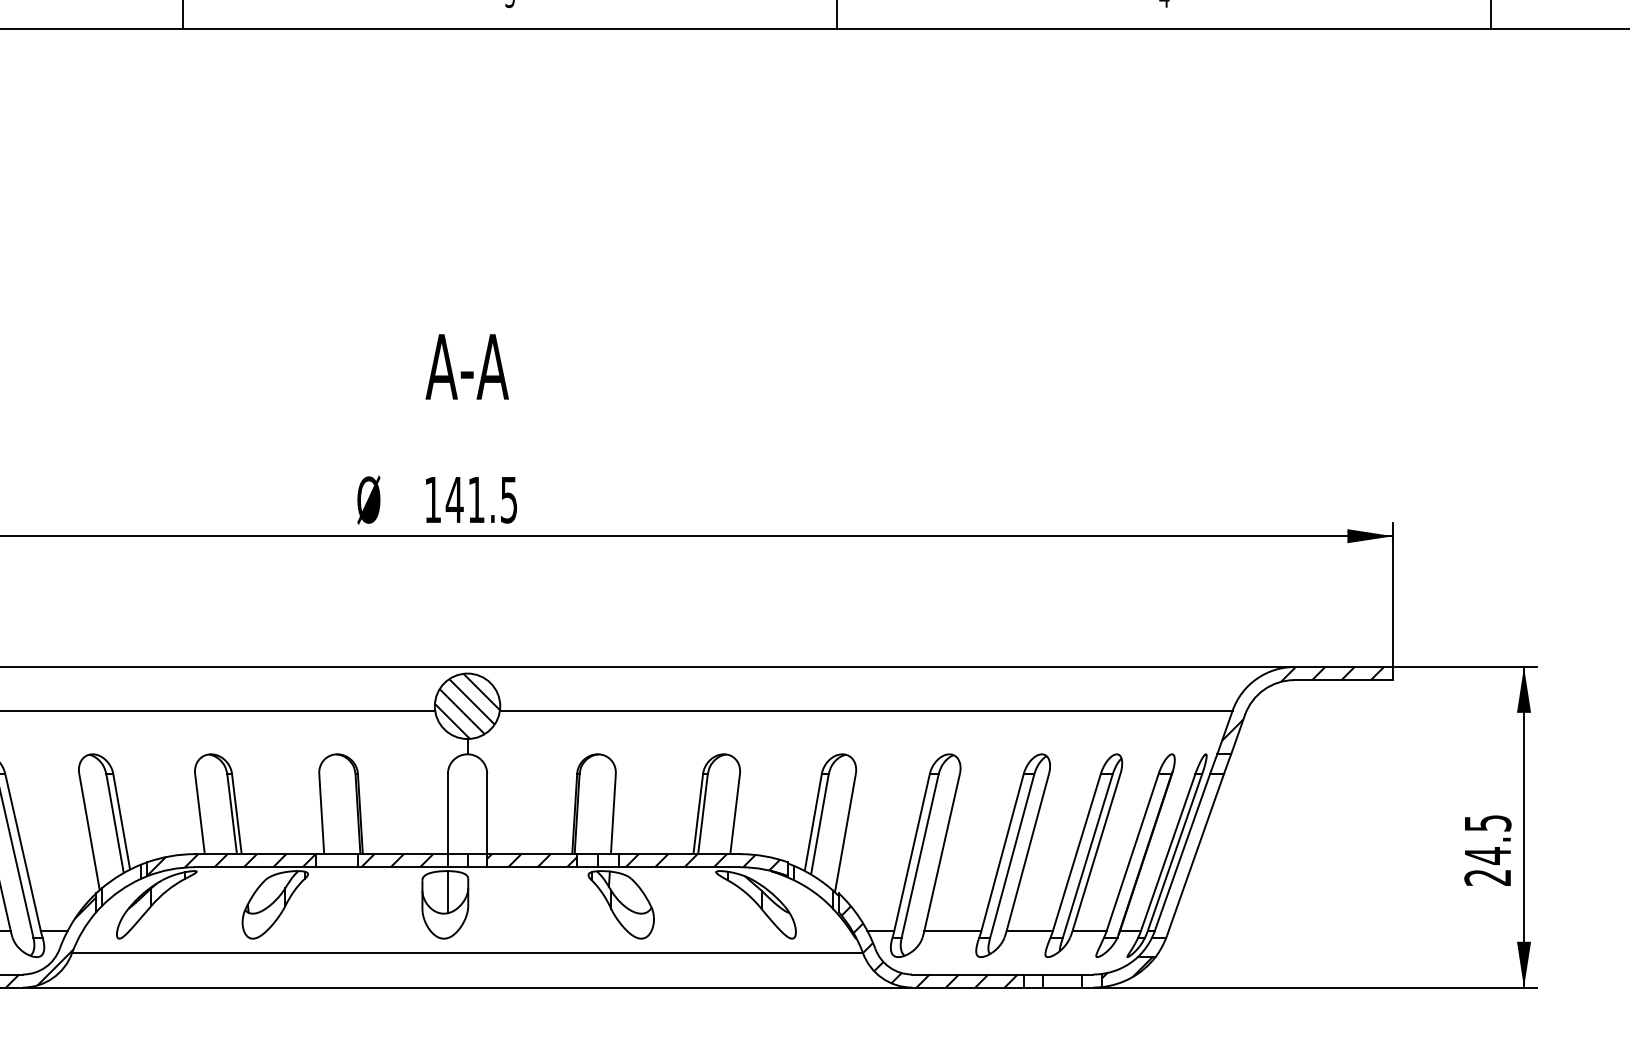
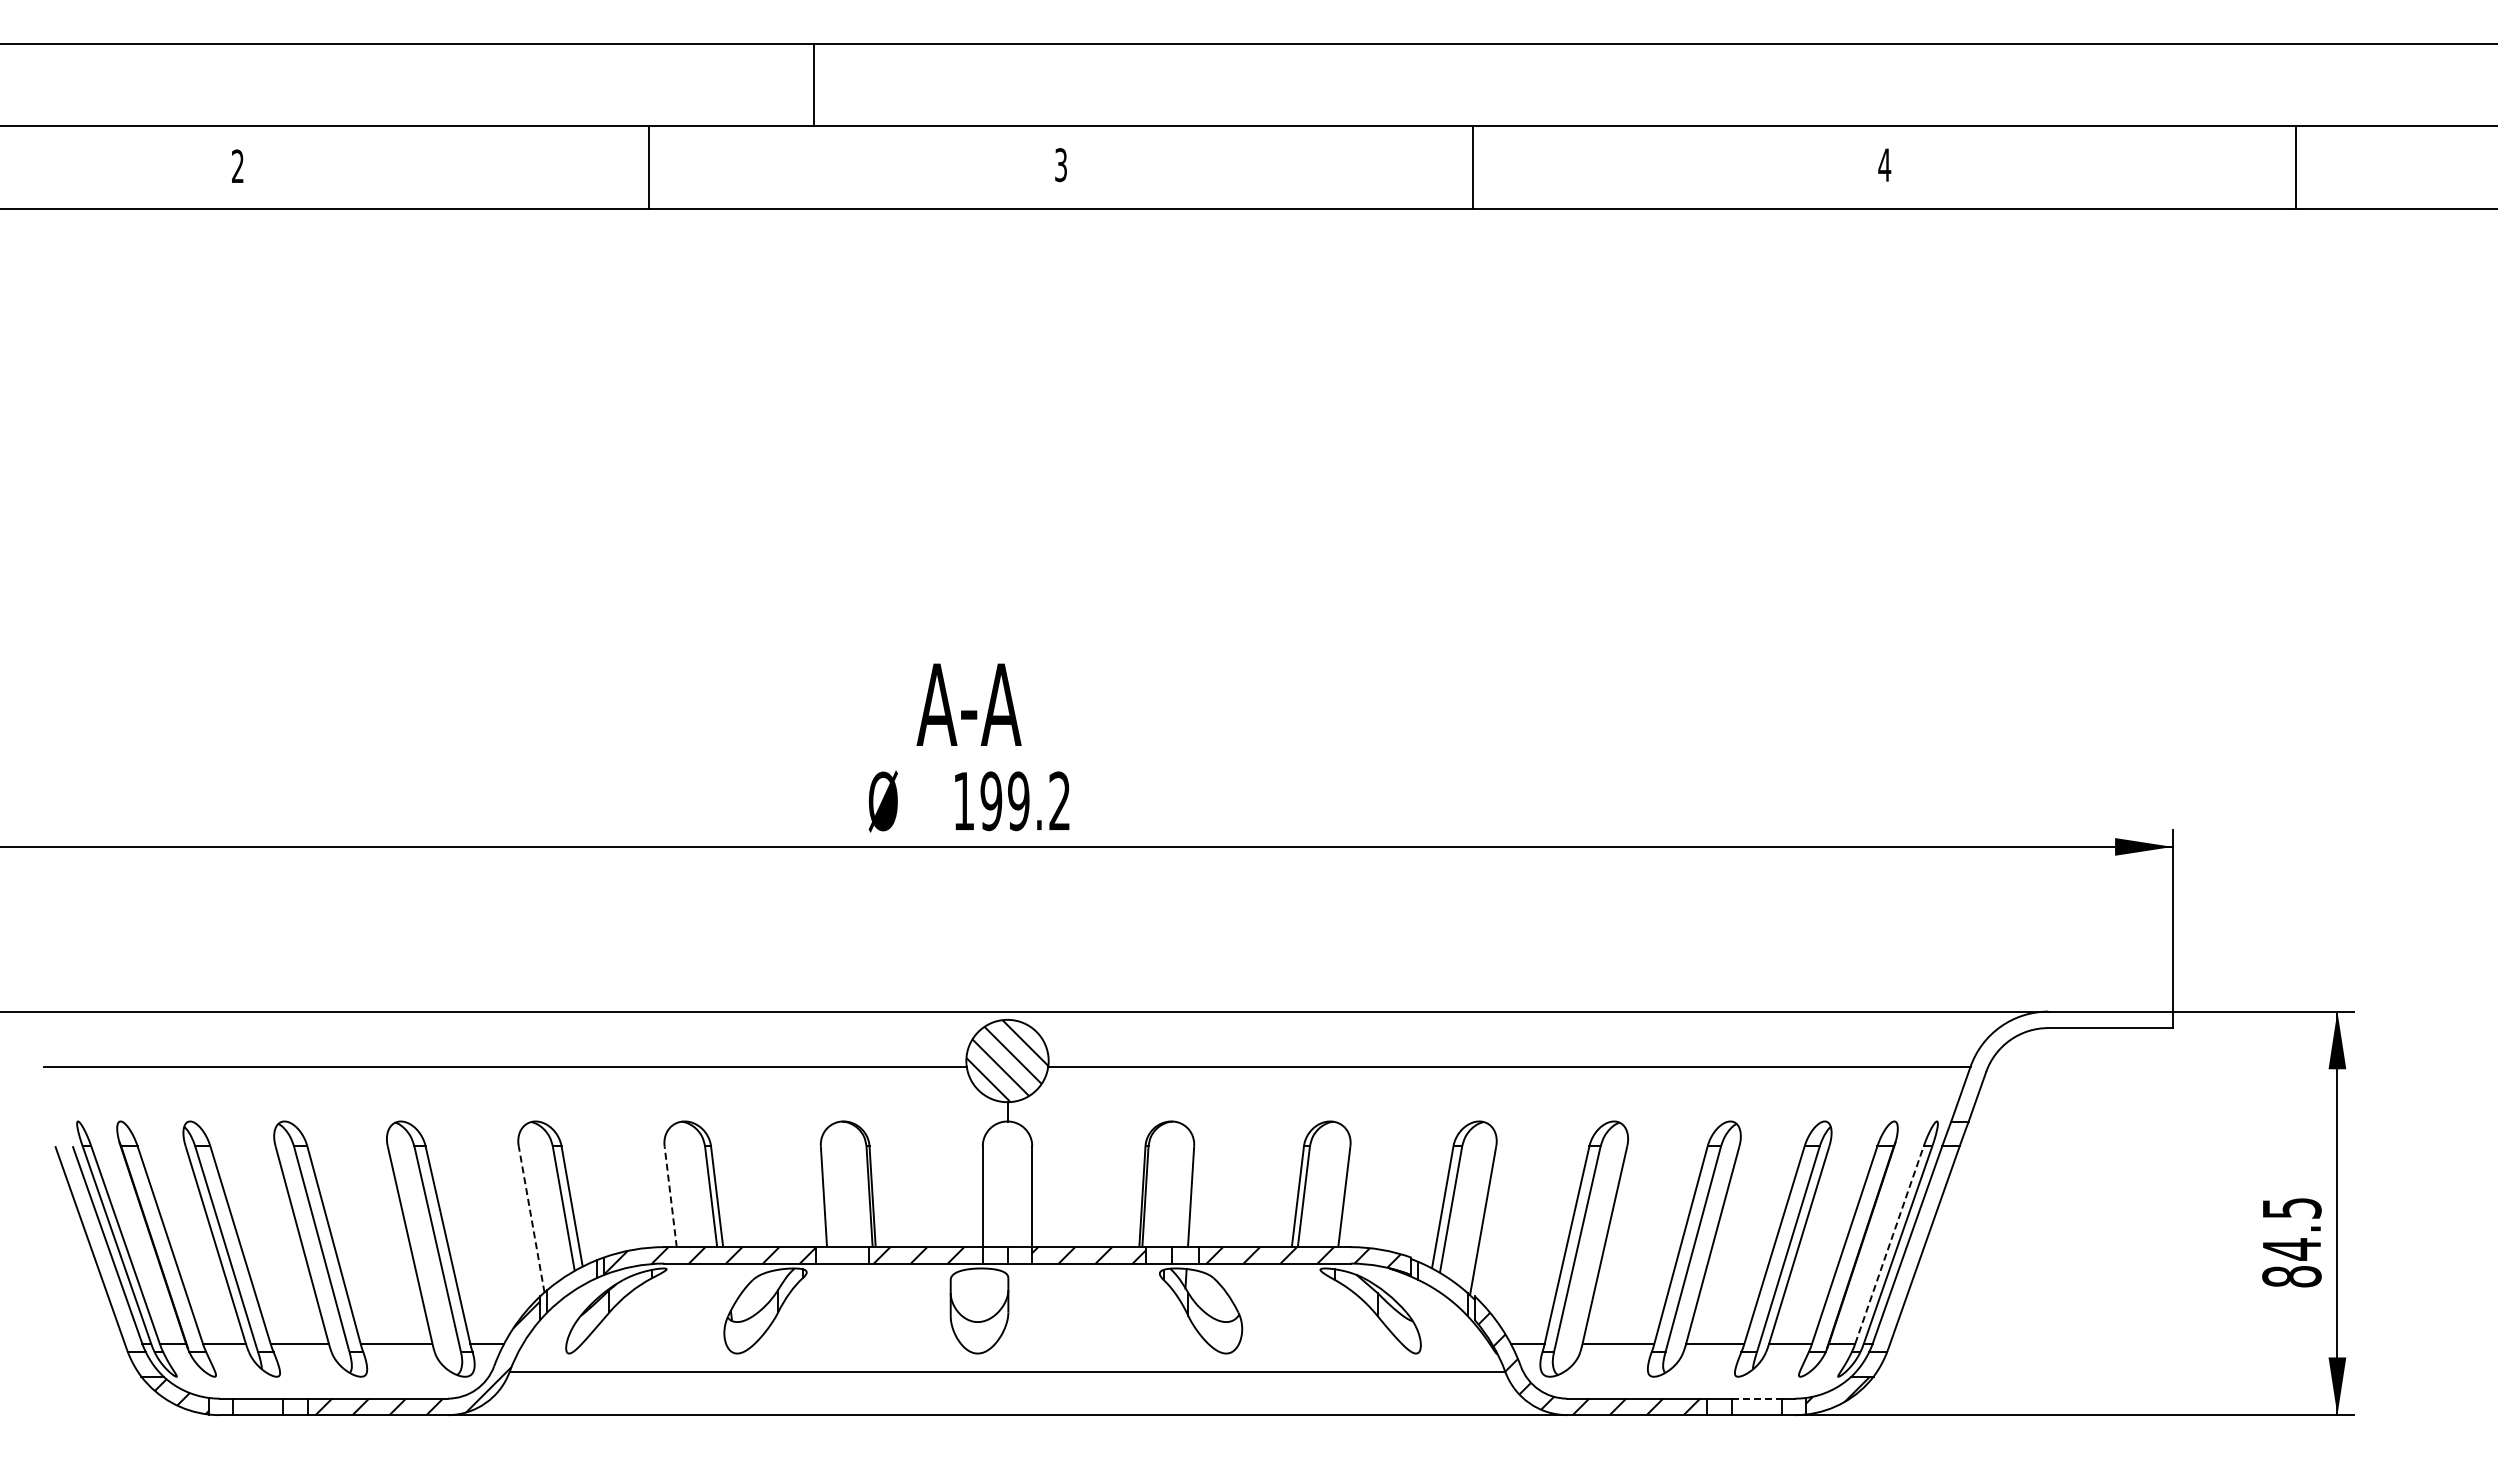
text: (466, 366) -> (968, 704), moved
text: (481, 500) -> (1024, 801), 141.5 -> 199.2
hatch: (1303, 703) -> (2059, 1057), removed
line: (199, 814) -> (670, 1197), solid -> dashed
line: (89, 832) -> (531, 1219), solid -> dashed
line: (1168, 852) -> (1889, 1244), solid -> dashed
text: (1487, 877) -> (2291, 1276), 24.5 -> 84.5
line: (447, 891) -> (982, 1294), removed
line: (1062, 974) -> (1756, 1398), solid -> dashed

